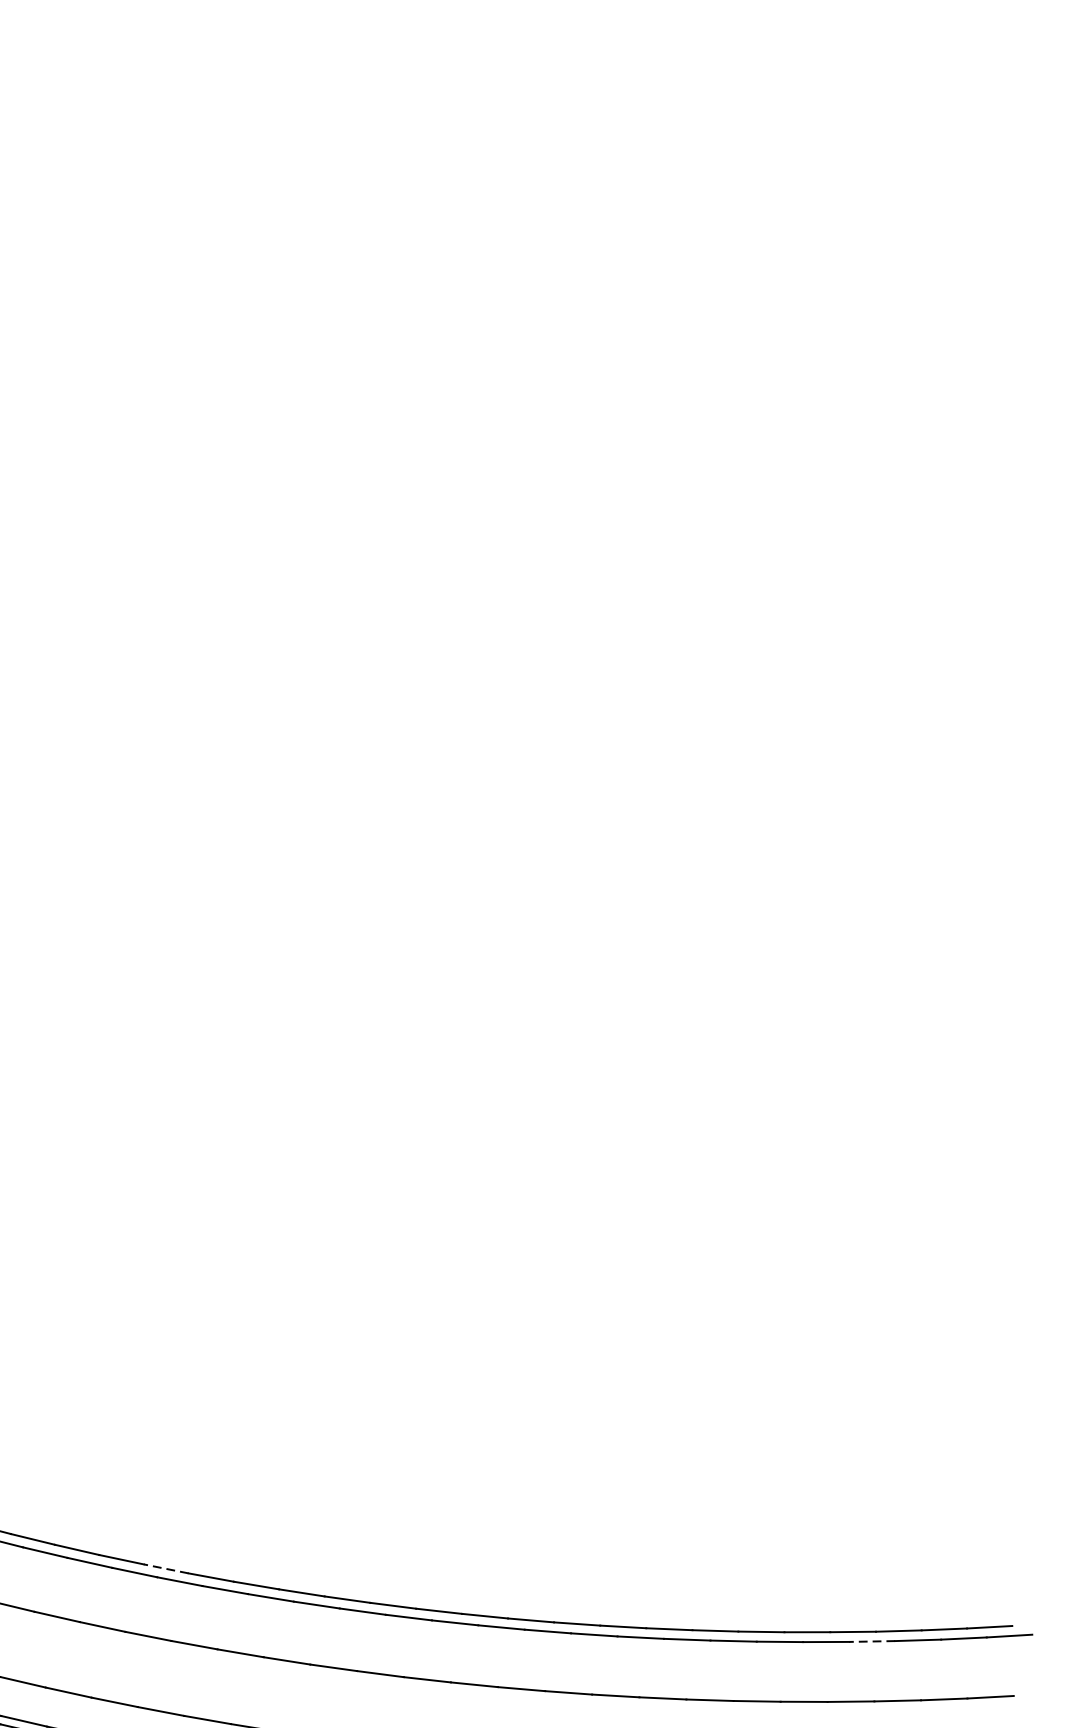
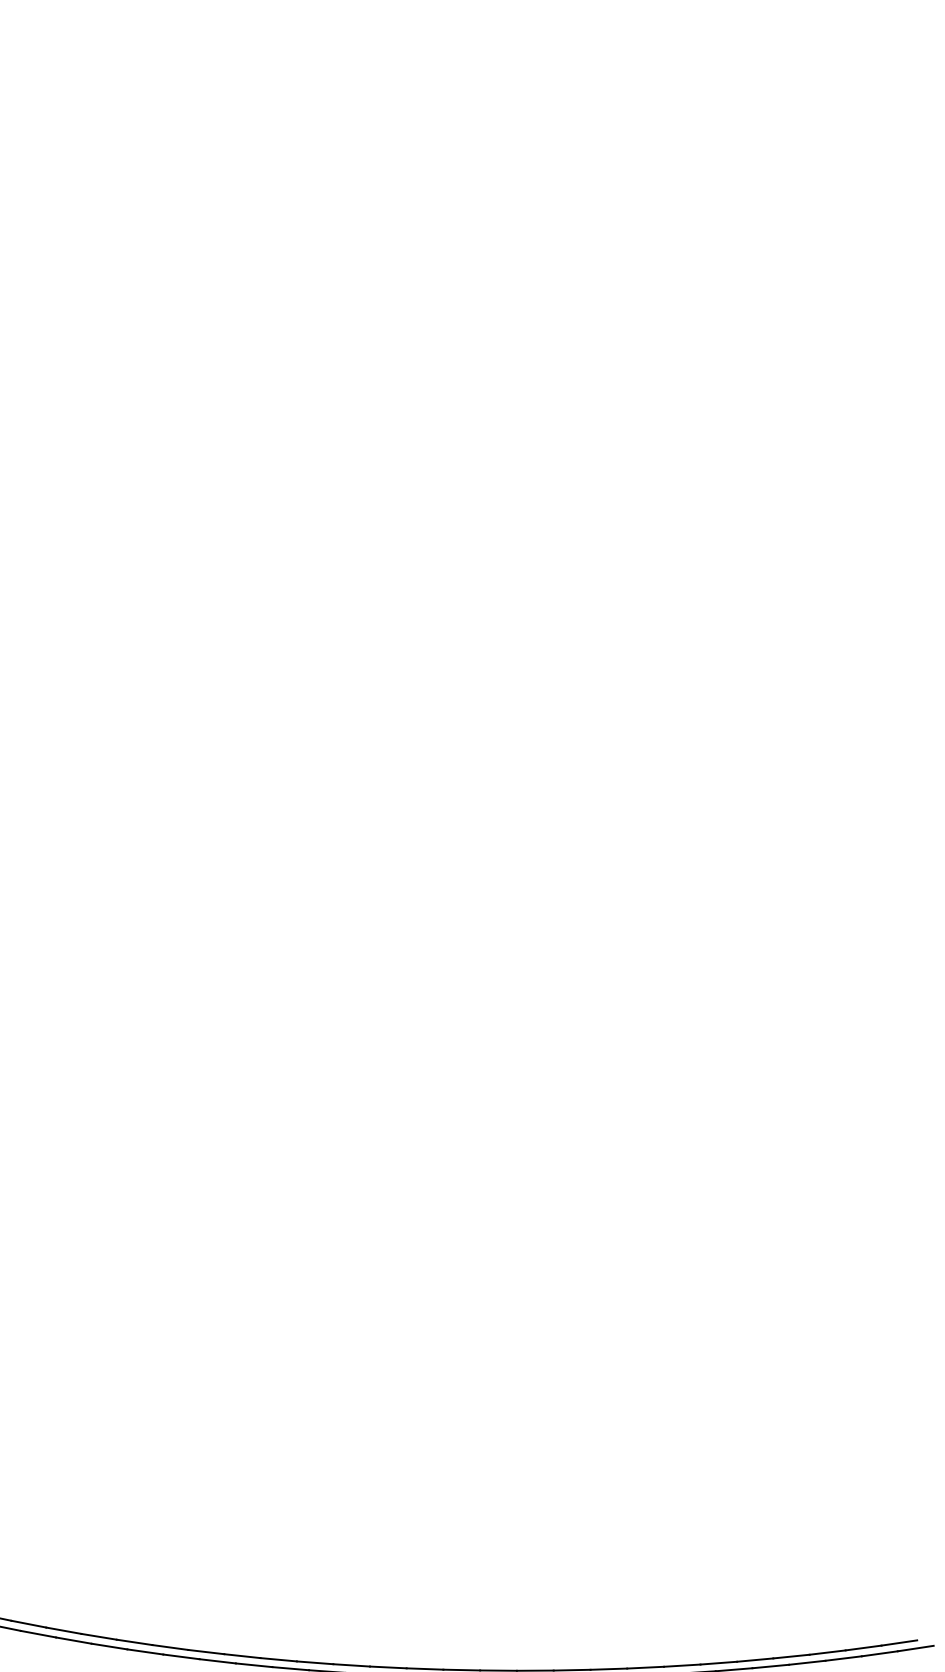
line: (165, 1569) -> (241, 1656), dashed -> solid
line: (871, 1641) -> (806, 1662), dashed -> solid

